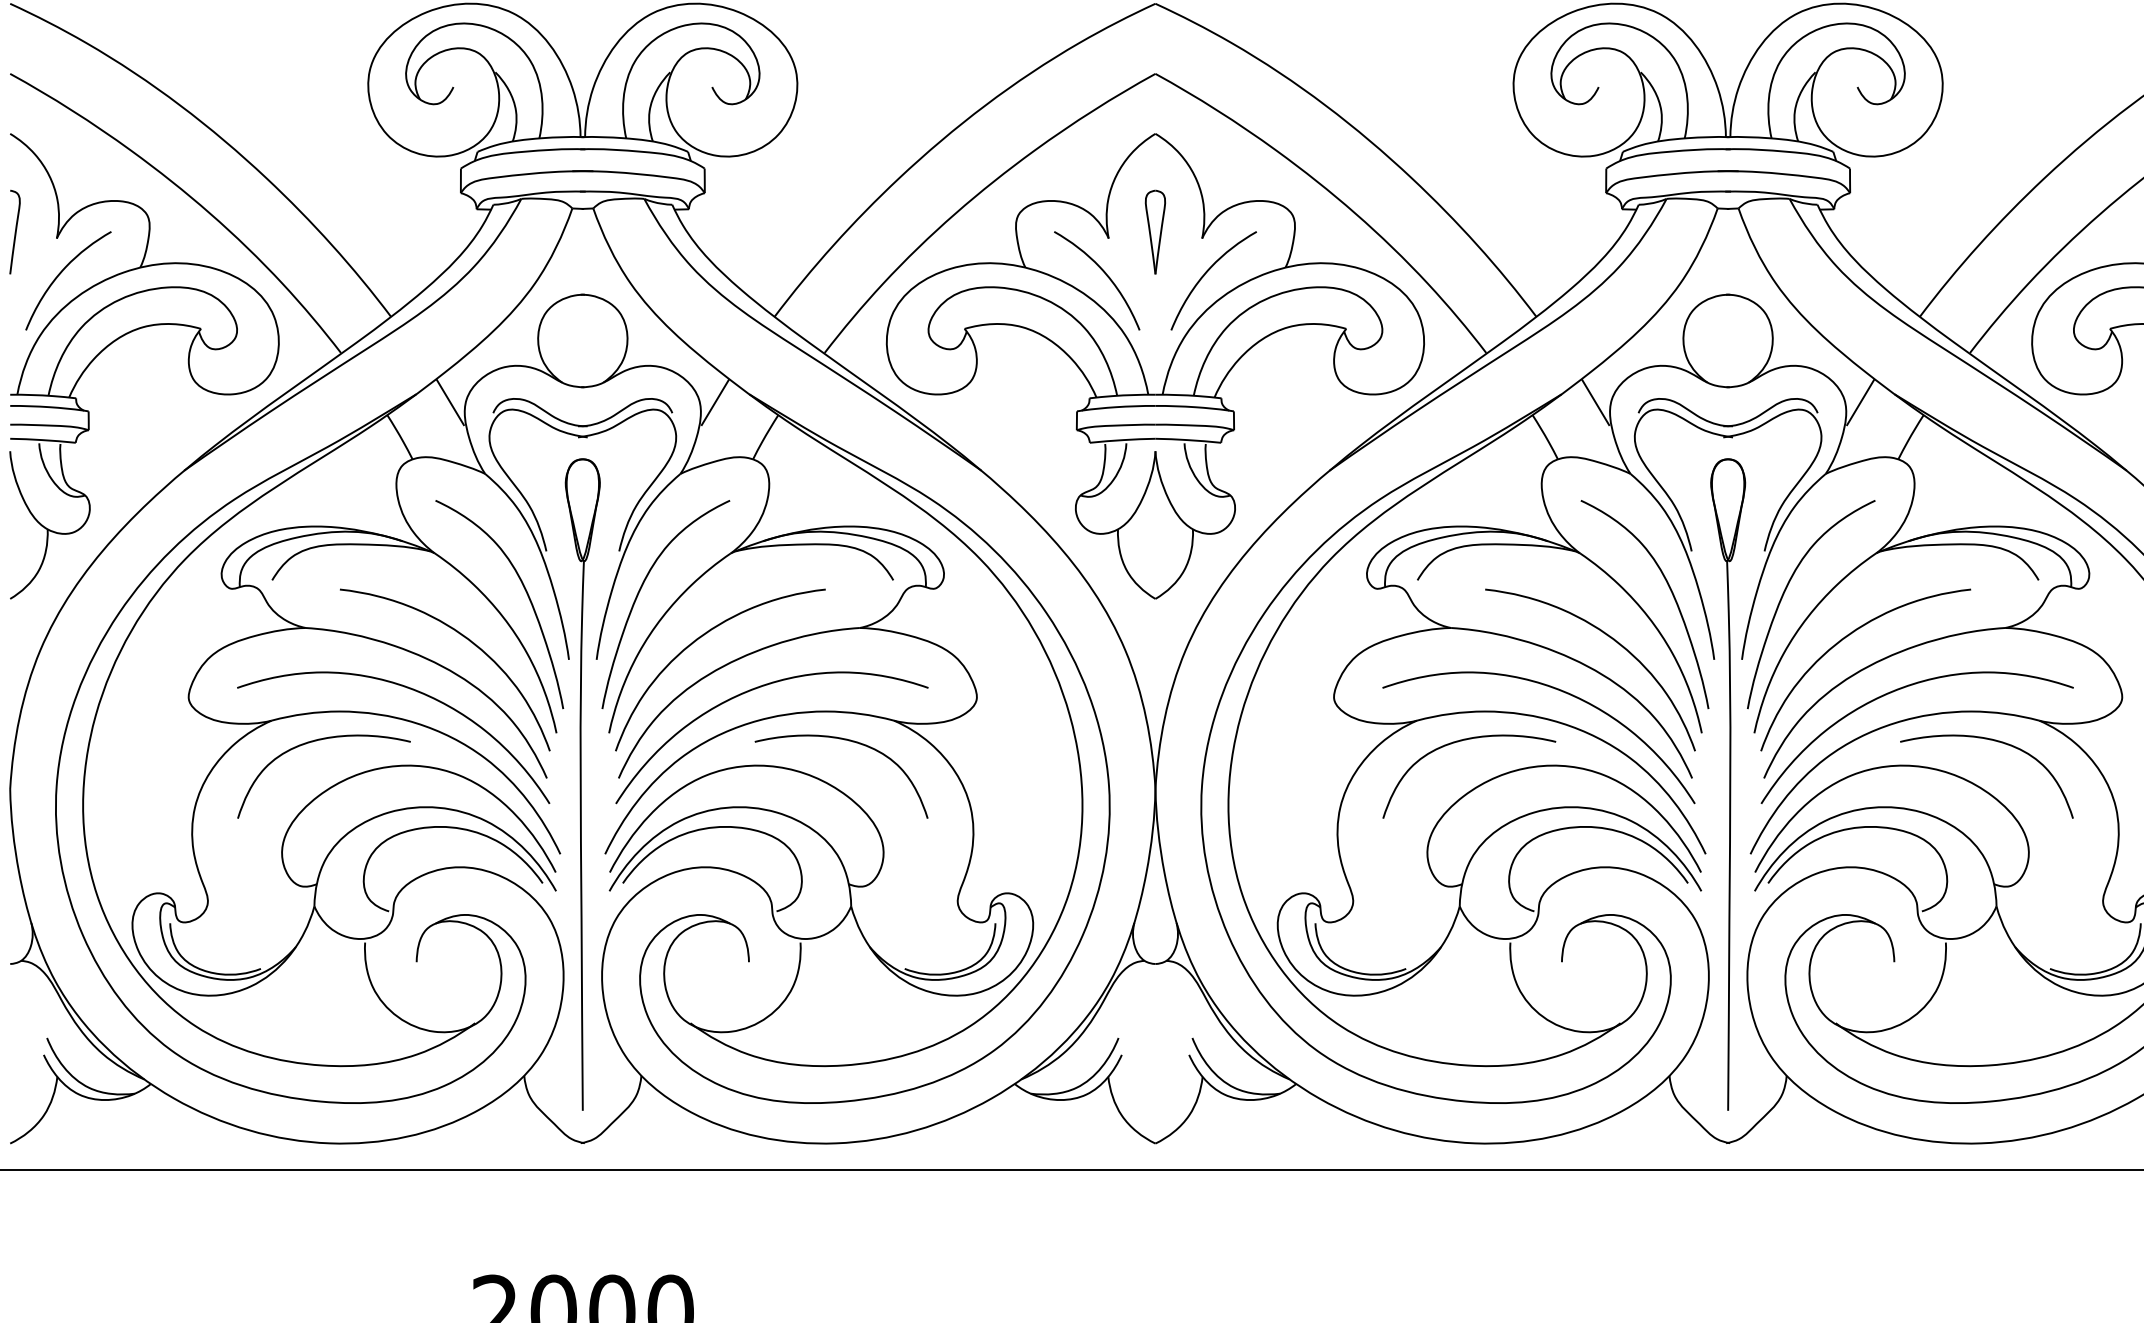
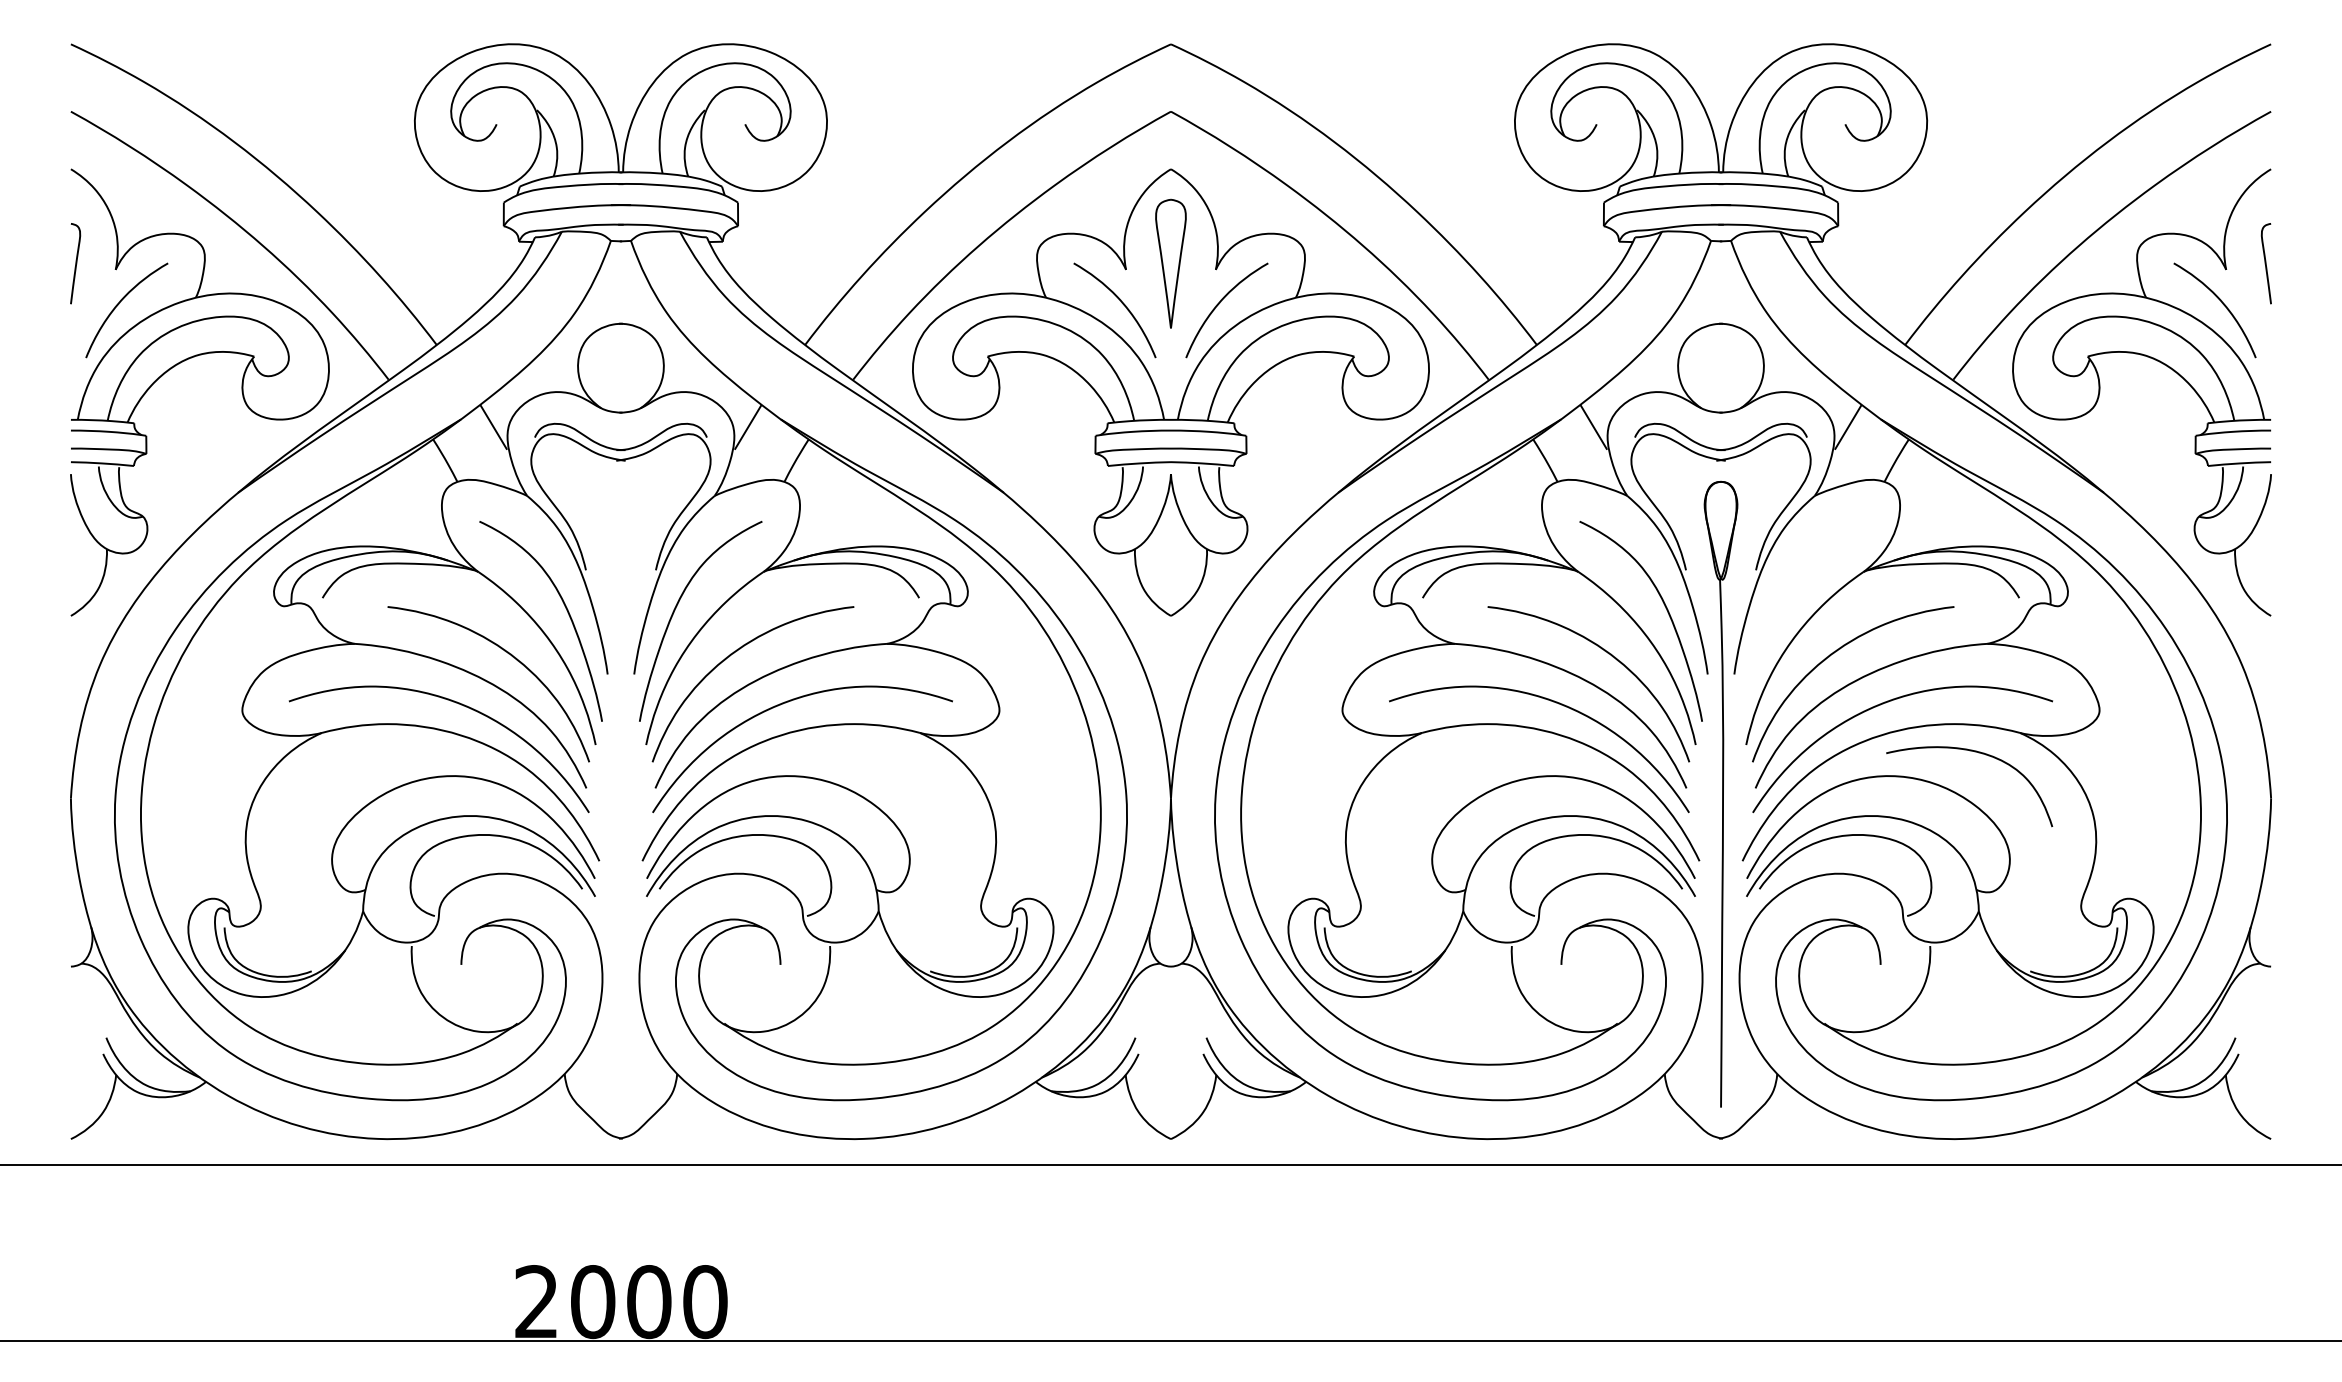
part: (1154, 231) -> (1170, 263), size x1.6
curve: (1783, 596) -> (1774, 613), removed
curve: (314, 742) -> (363, 753), removed
curve: (850, 742) -> (878, 753), removed
curve: (1460, 742) -> (1463, 753), removed
part: (582, 783) -> (620, 793), removed

